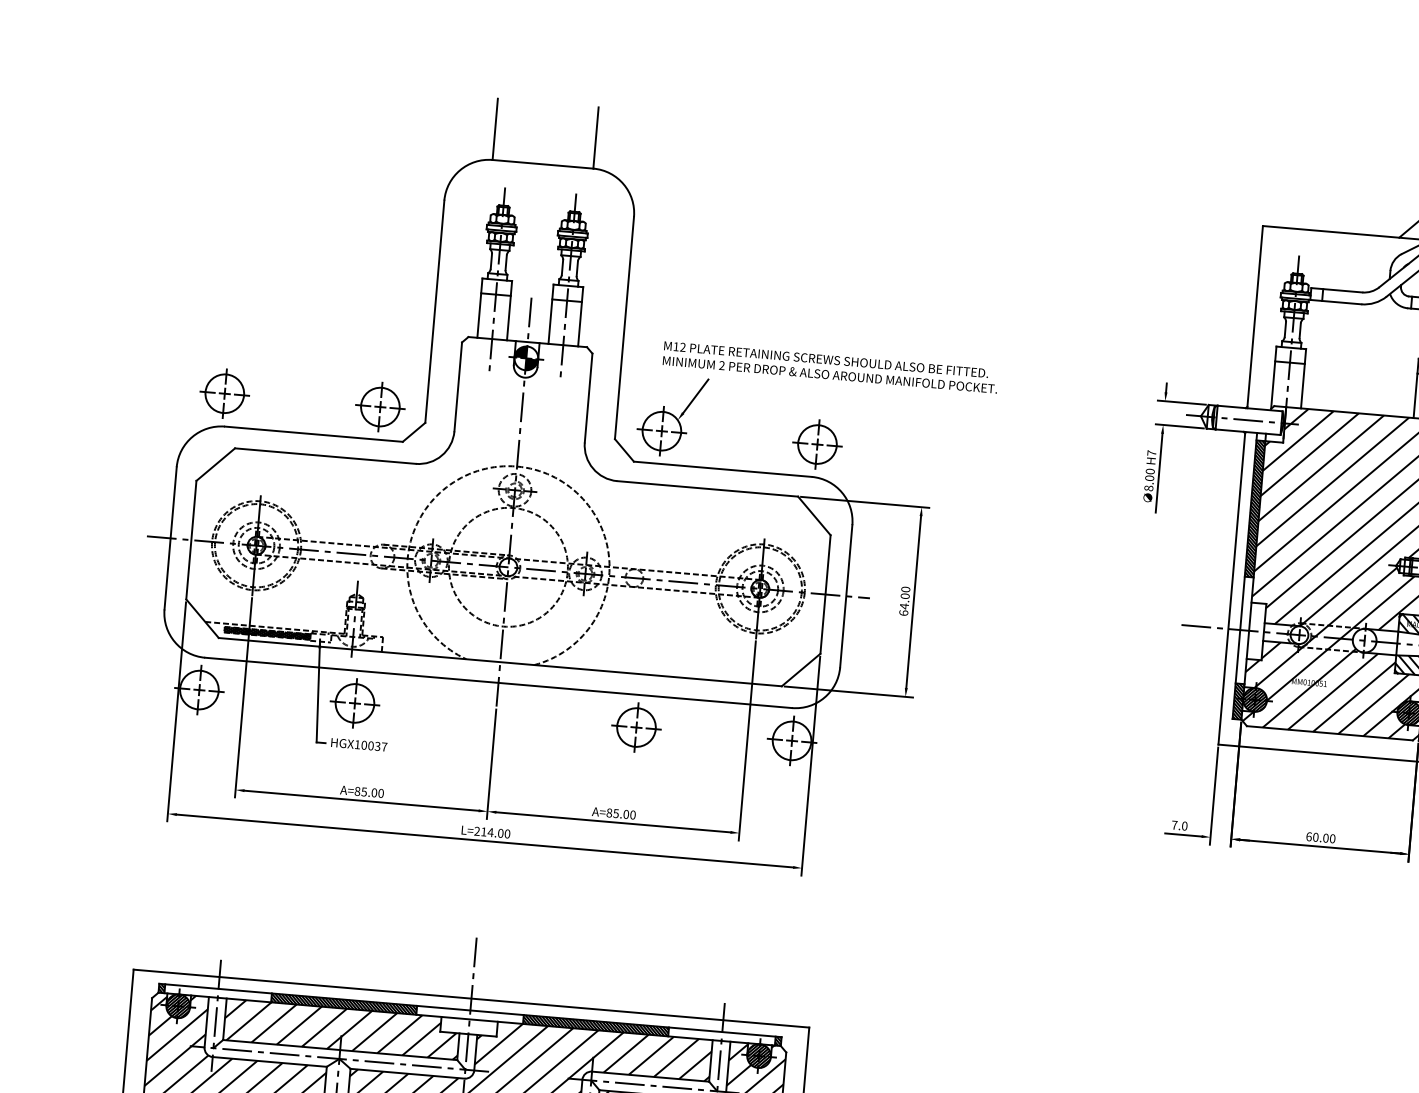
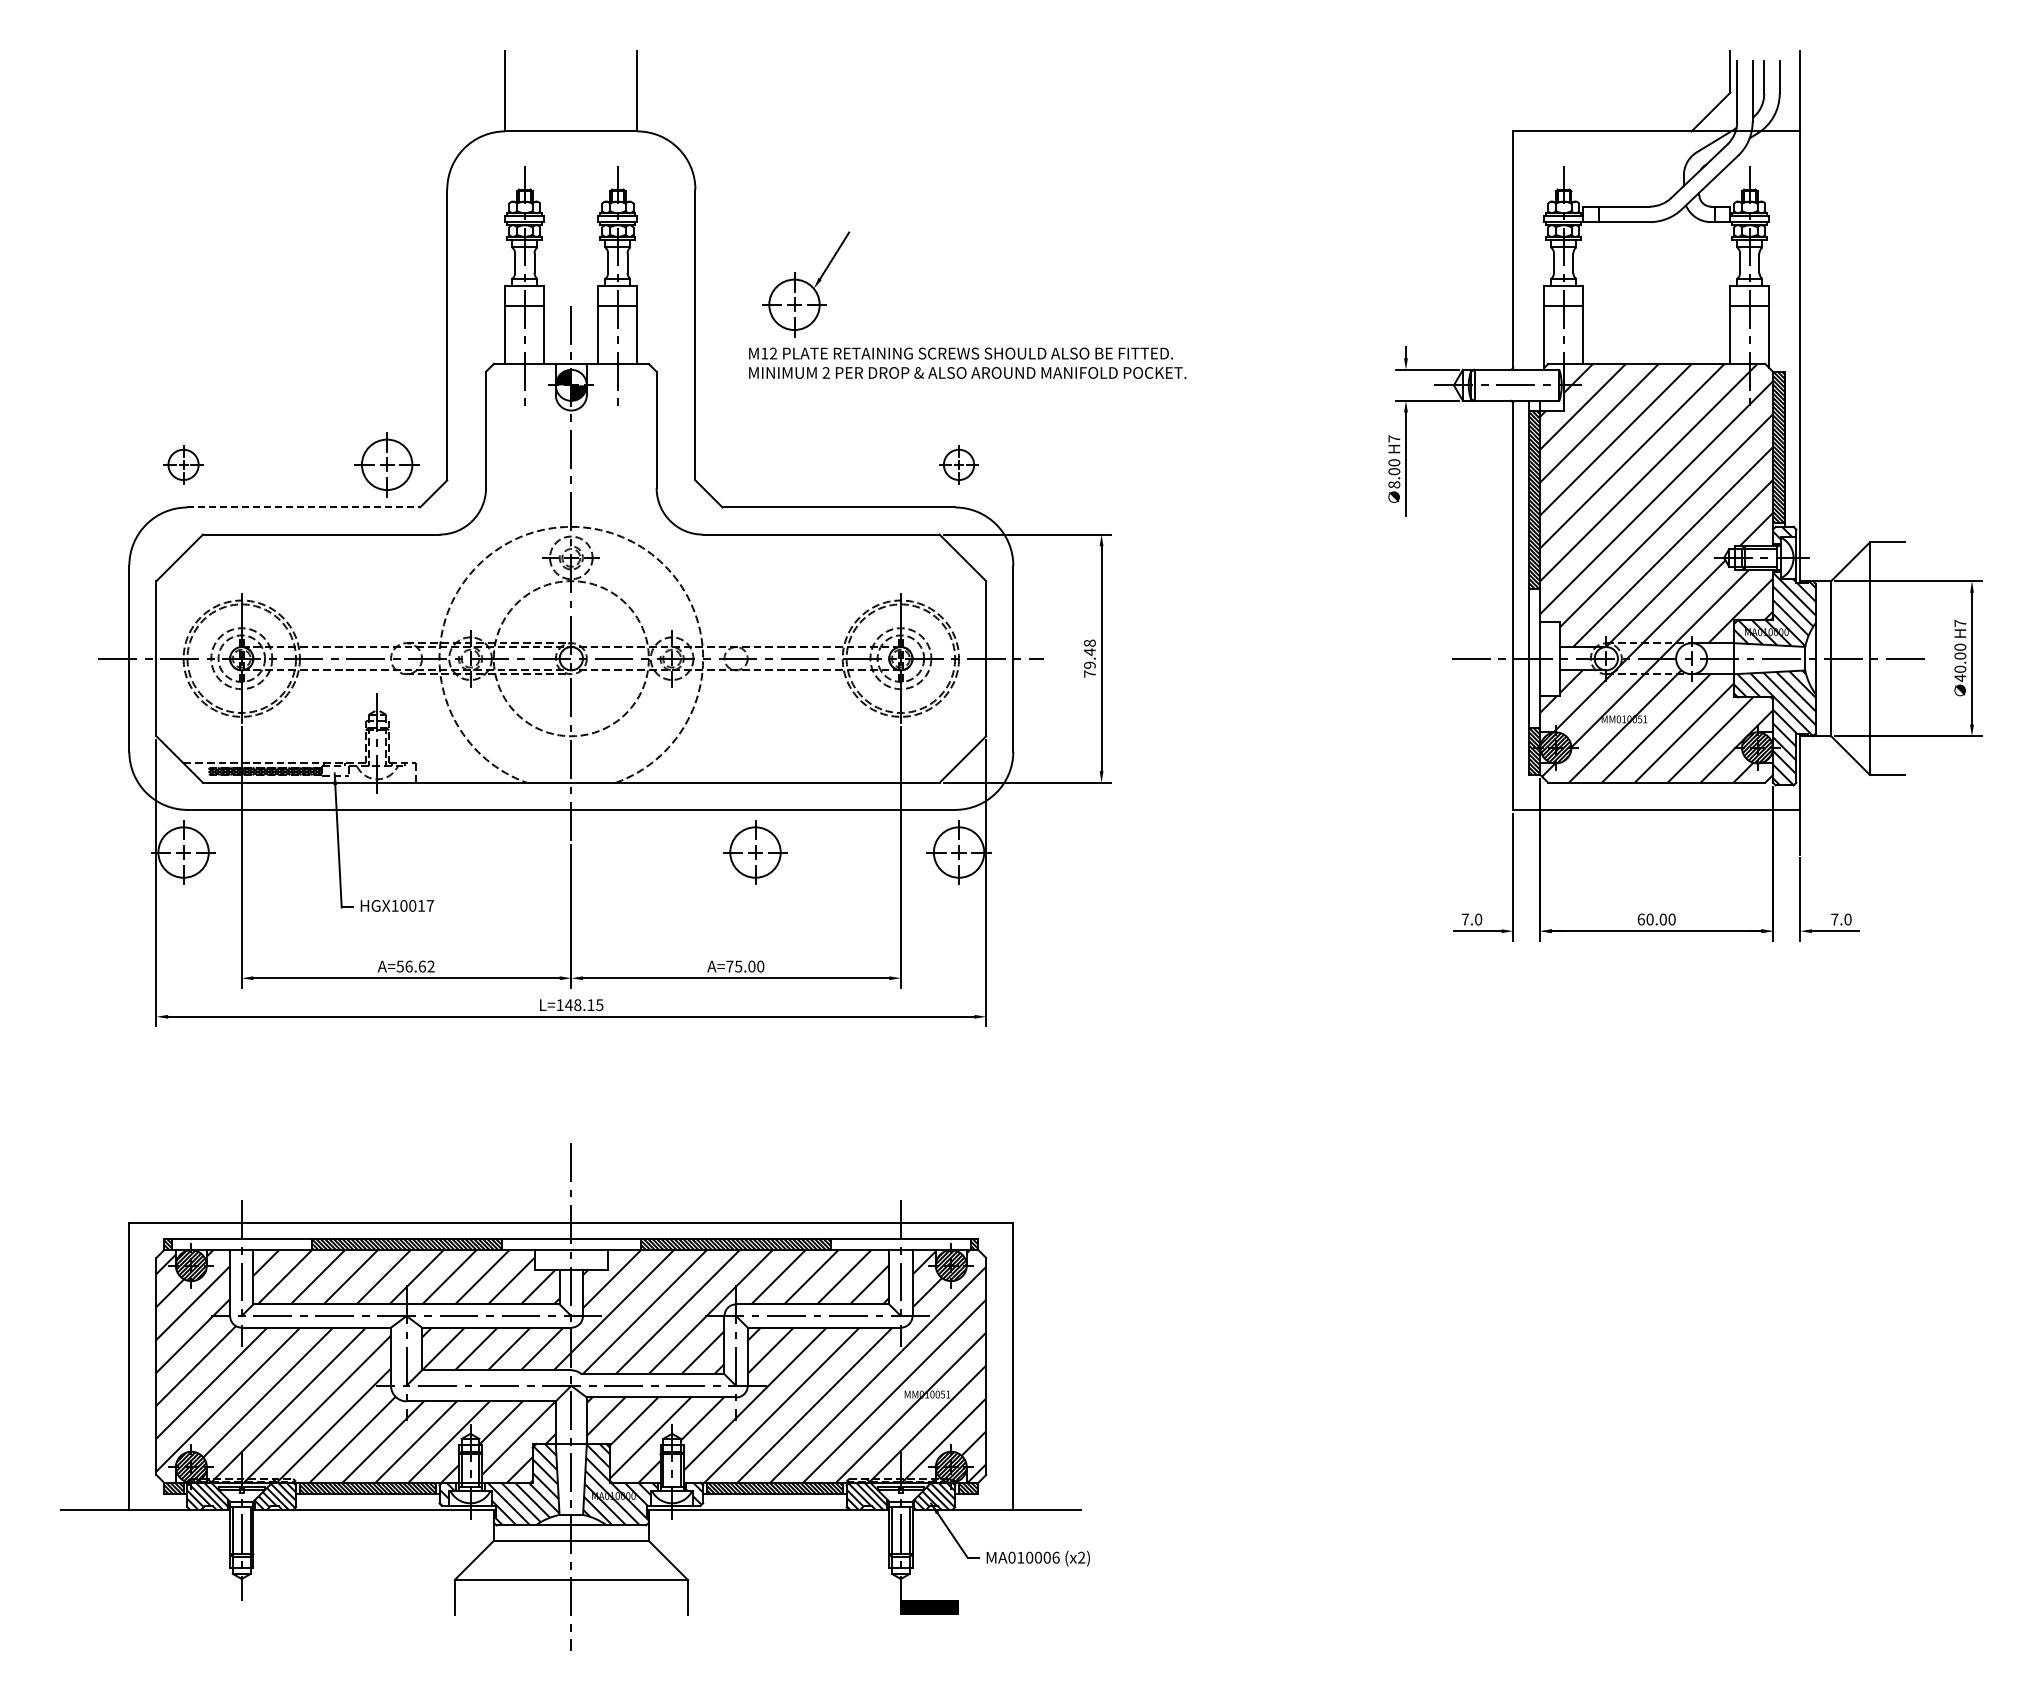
part: (224, 393) -> (183, 464), size x0.6
part: (672, 416) -> (806, 284), moved
line: (314, 434) -> (304, 507), solid -> dashed
part: (817, 444) -> (958, 464), size x0.6
text: (904, 601) -> (1089, 658), 64.00 -> 79.48
part: (354, 703) -> (386, 852), removed
text: (376, 746) -> (420, 905), HGX10037 -> HGX10017
text: (369, 792) -> (415, 966), A=85.00 -> A=56.62
text: (609, 812) -> (729, 966), A=85.00 -> A=75.00
text: (491, 832) -> (579, 1005), L=214.00 -> L=148.15

